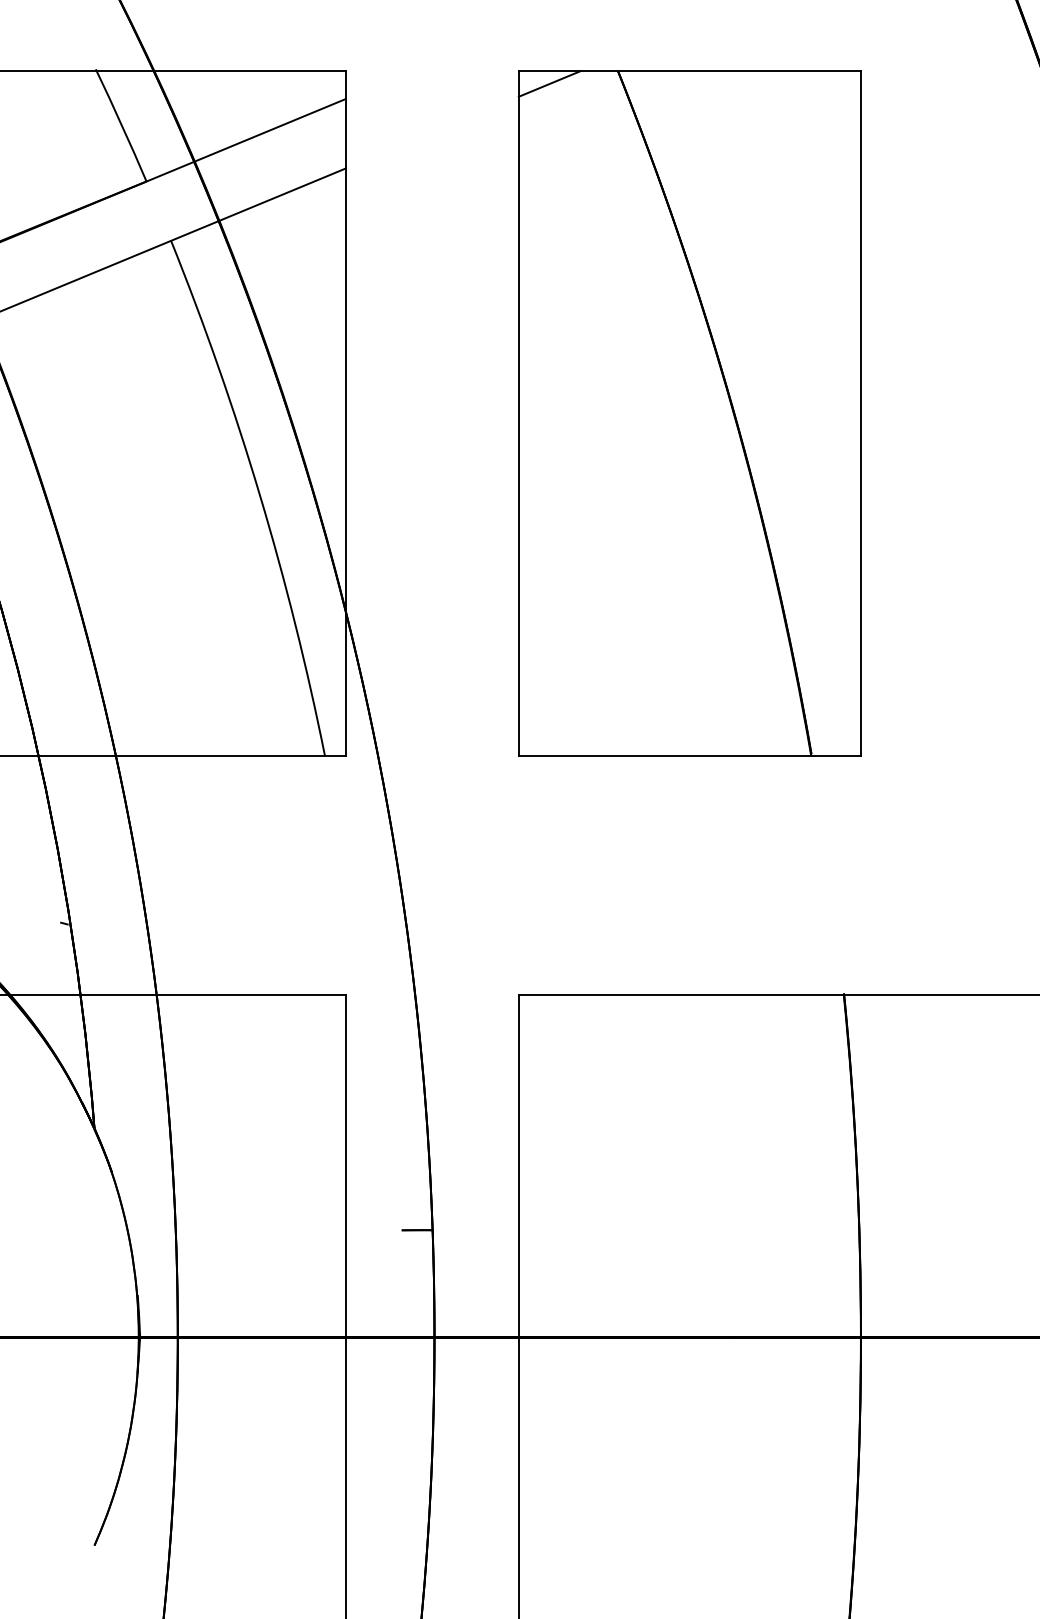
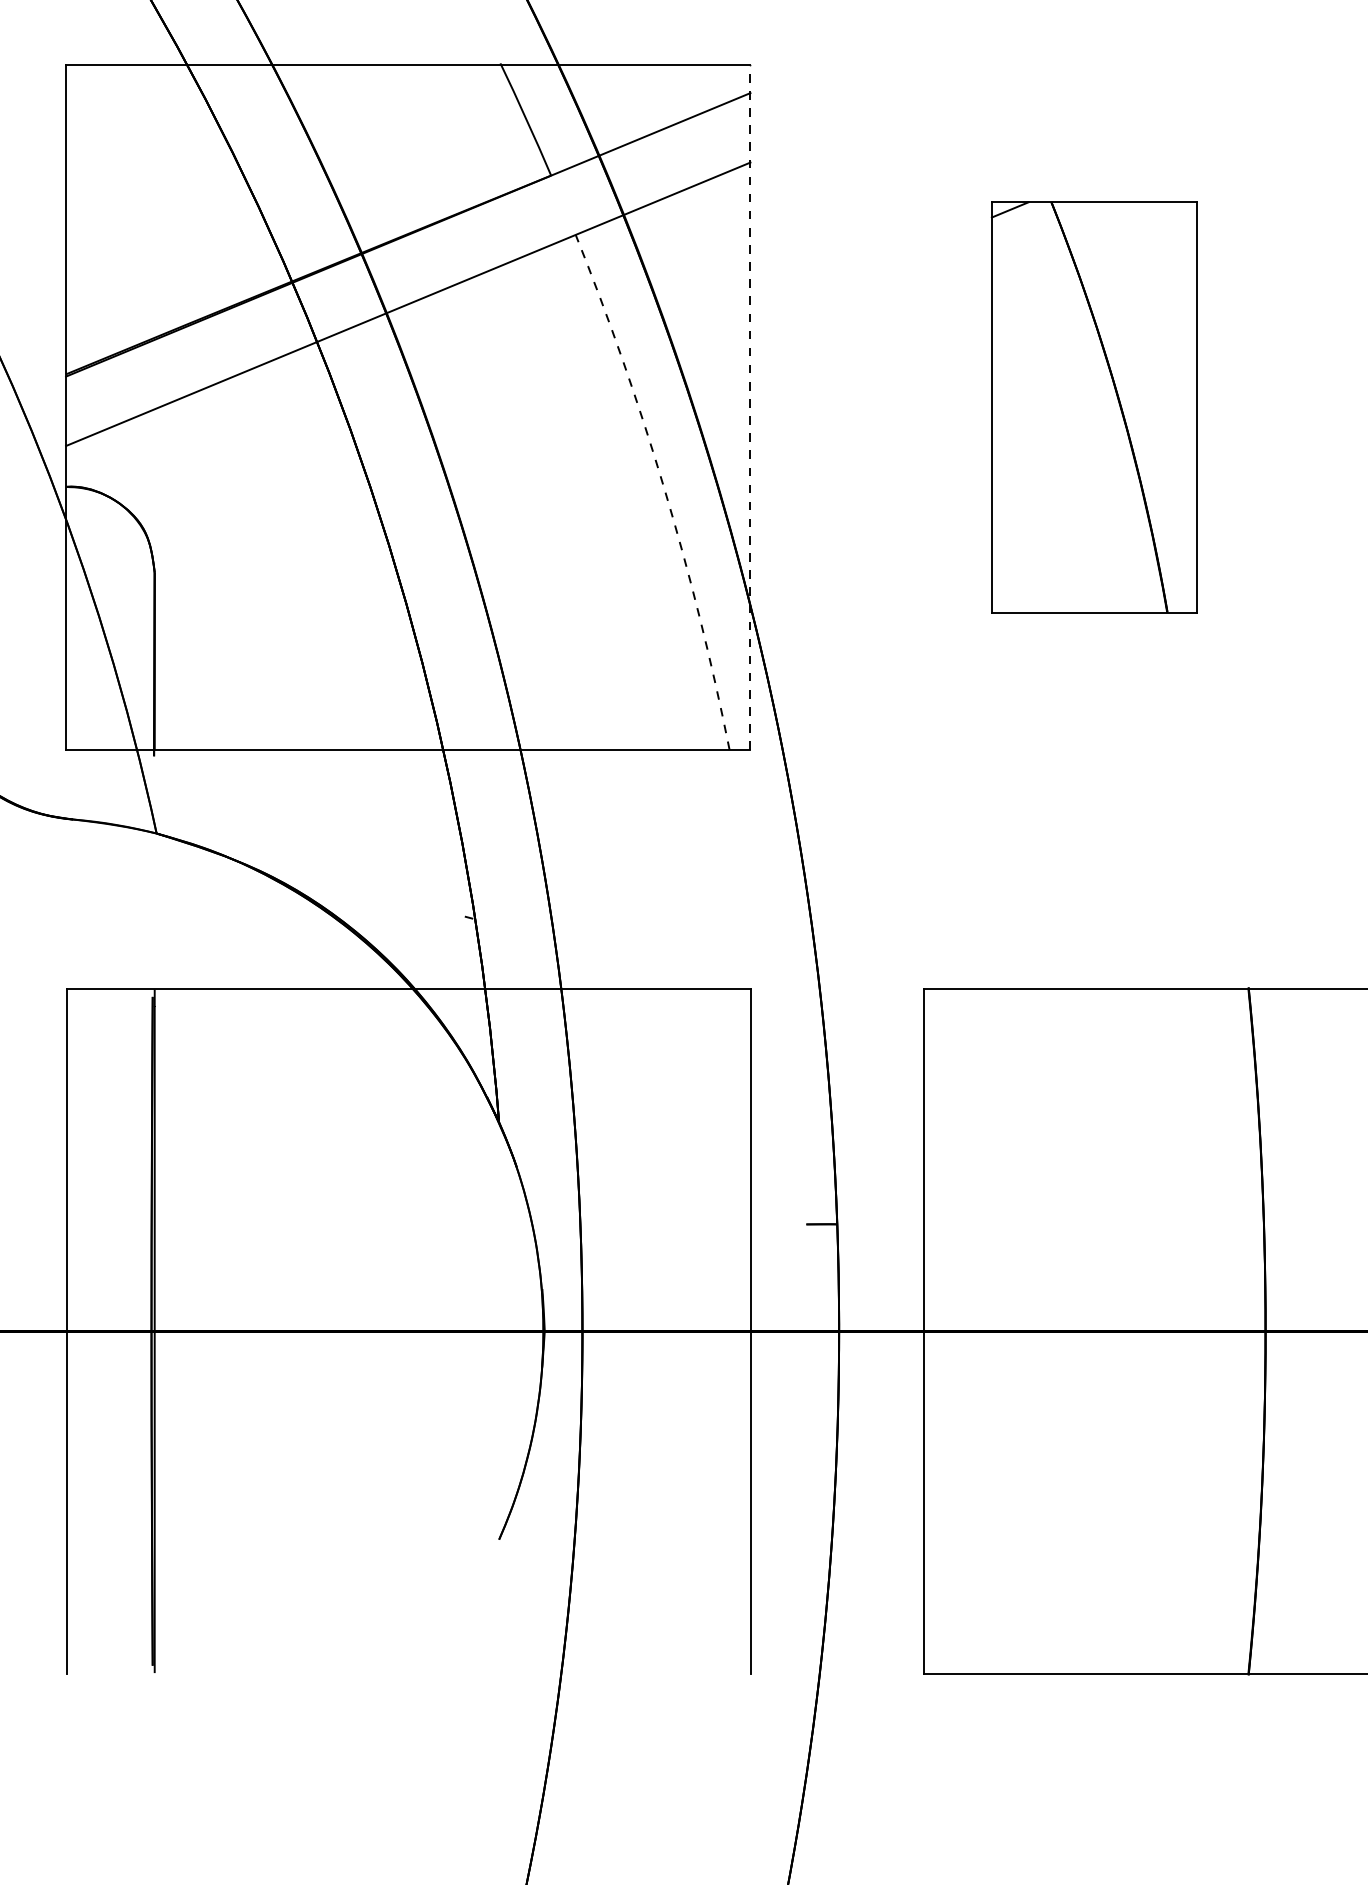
line: (345, 413) -> (750, 407), solid -> dashed
part: (689, 413) -> (1094, 407), size x0.6
arc: (259, 494) -> (664, 488), solid -> dashed

